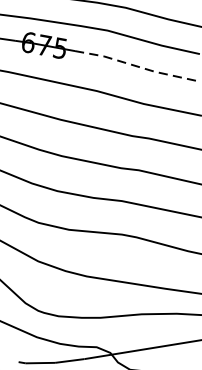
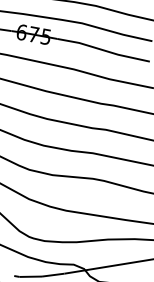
line: (137, 66) -> (104, 50), dashed -> solid

